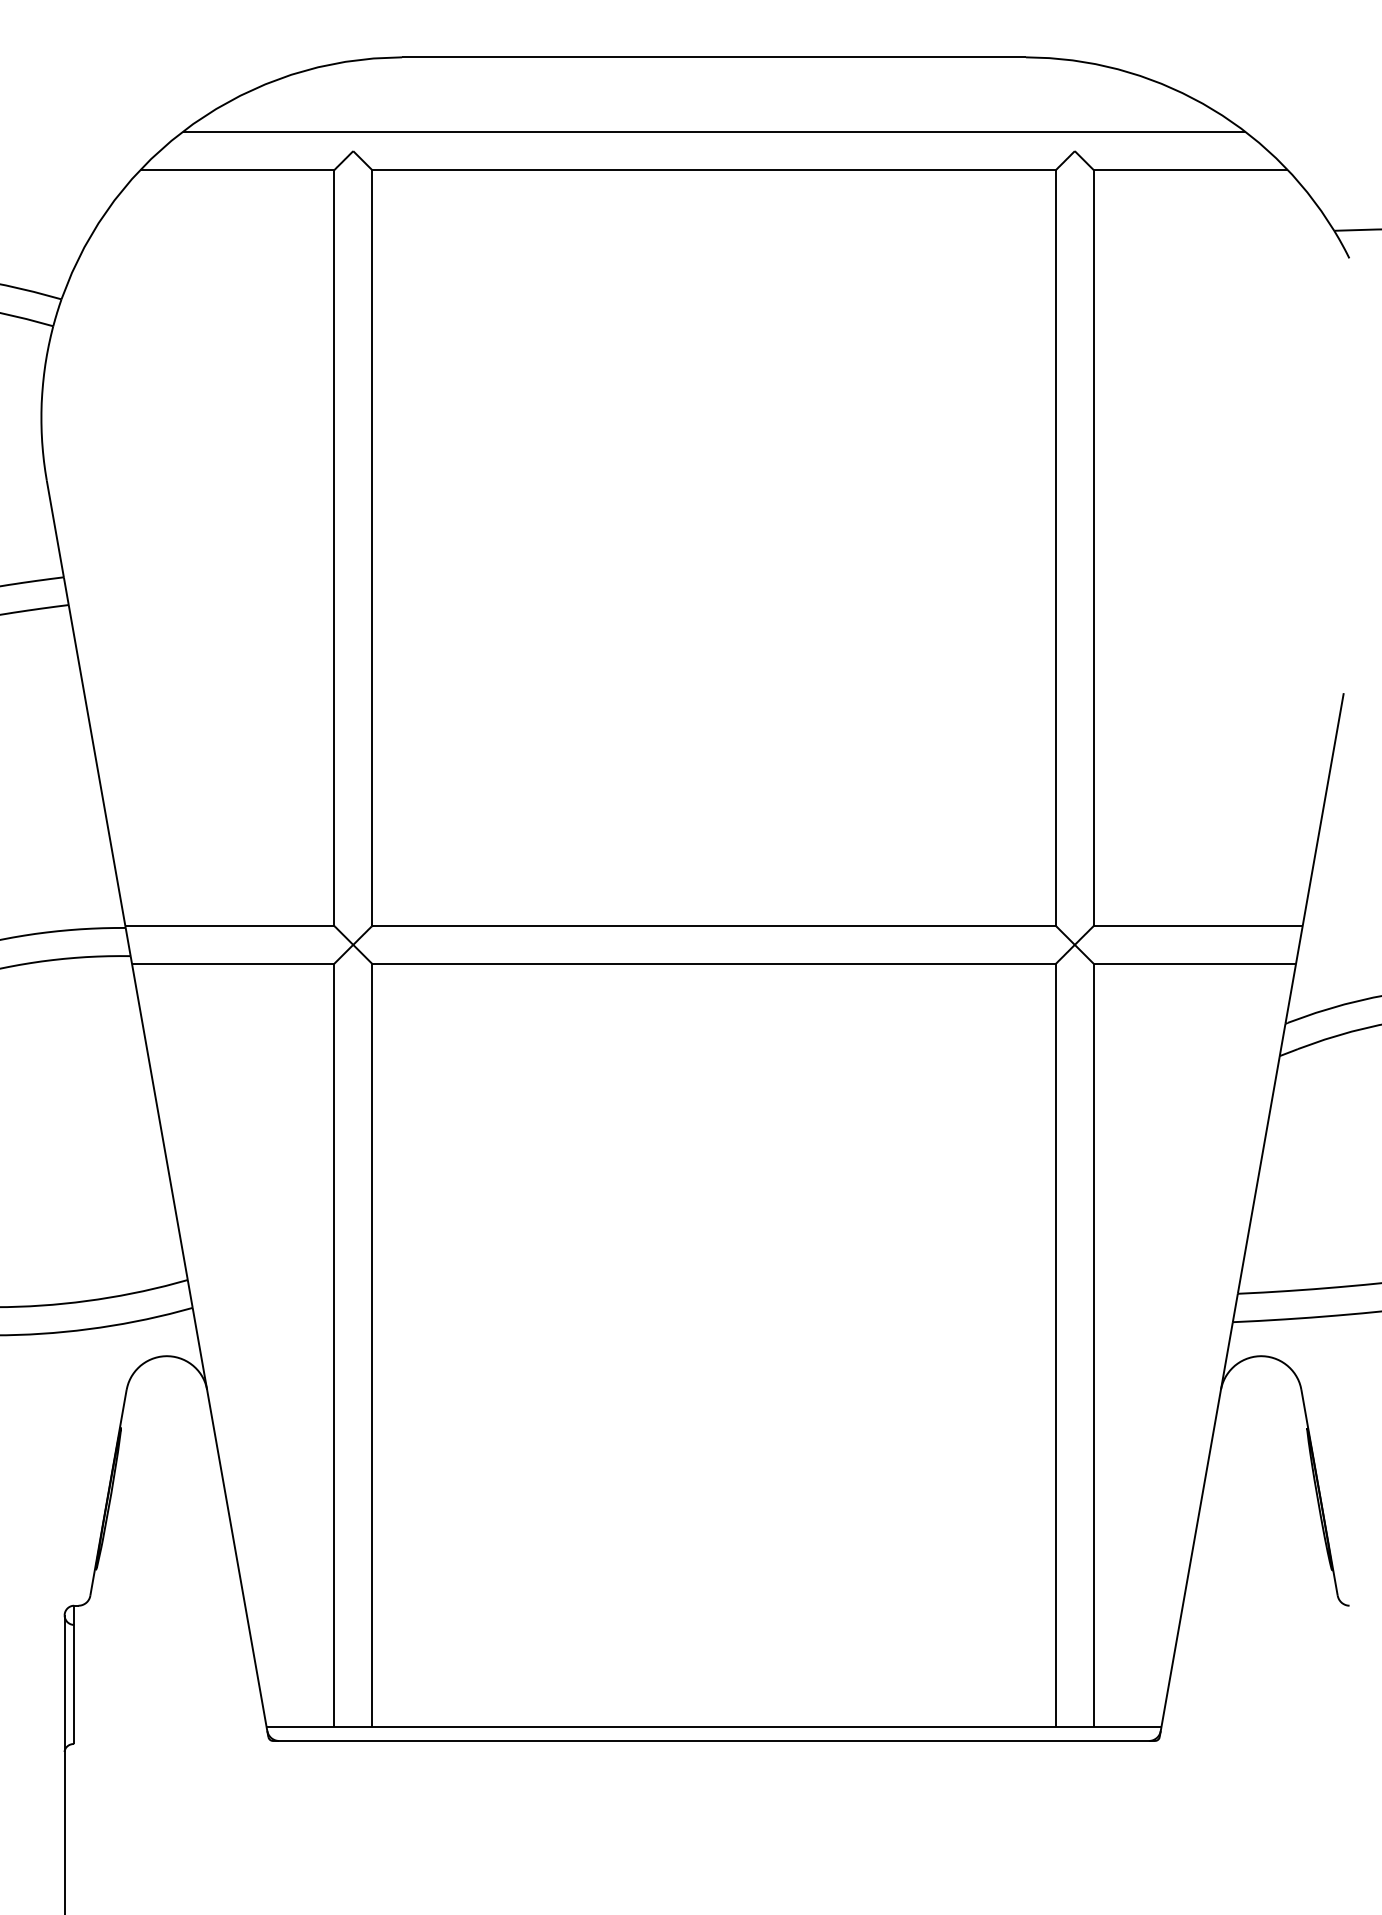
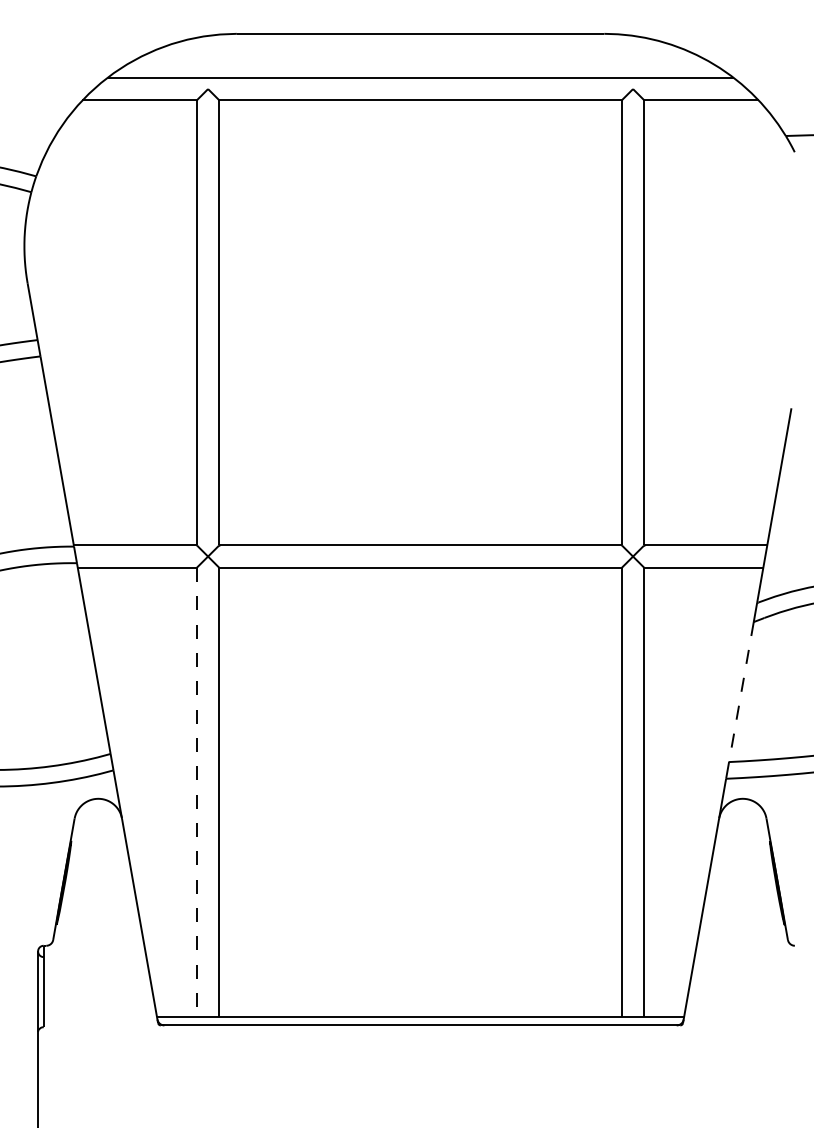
line: (1258, 1175) -> (741, 692), solid -> dashed
line: (333, 1345) -> (196, 792), solid -> dashed

